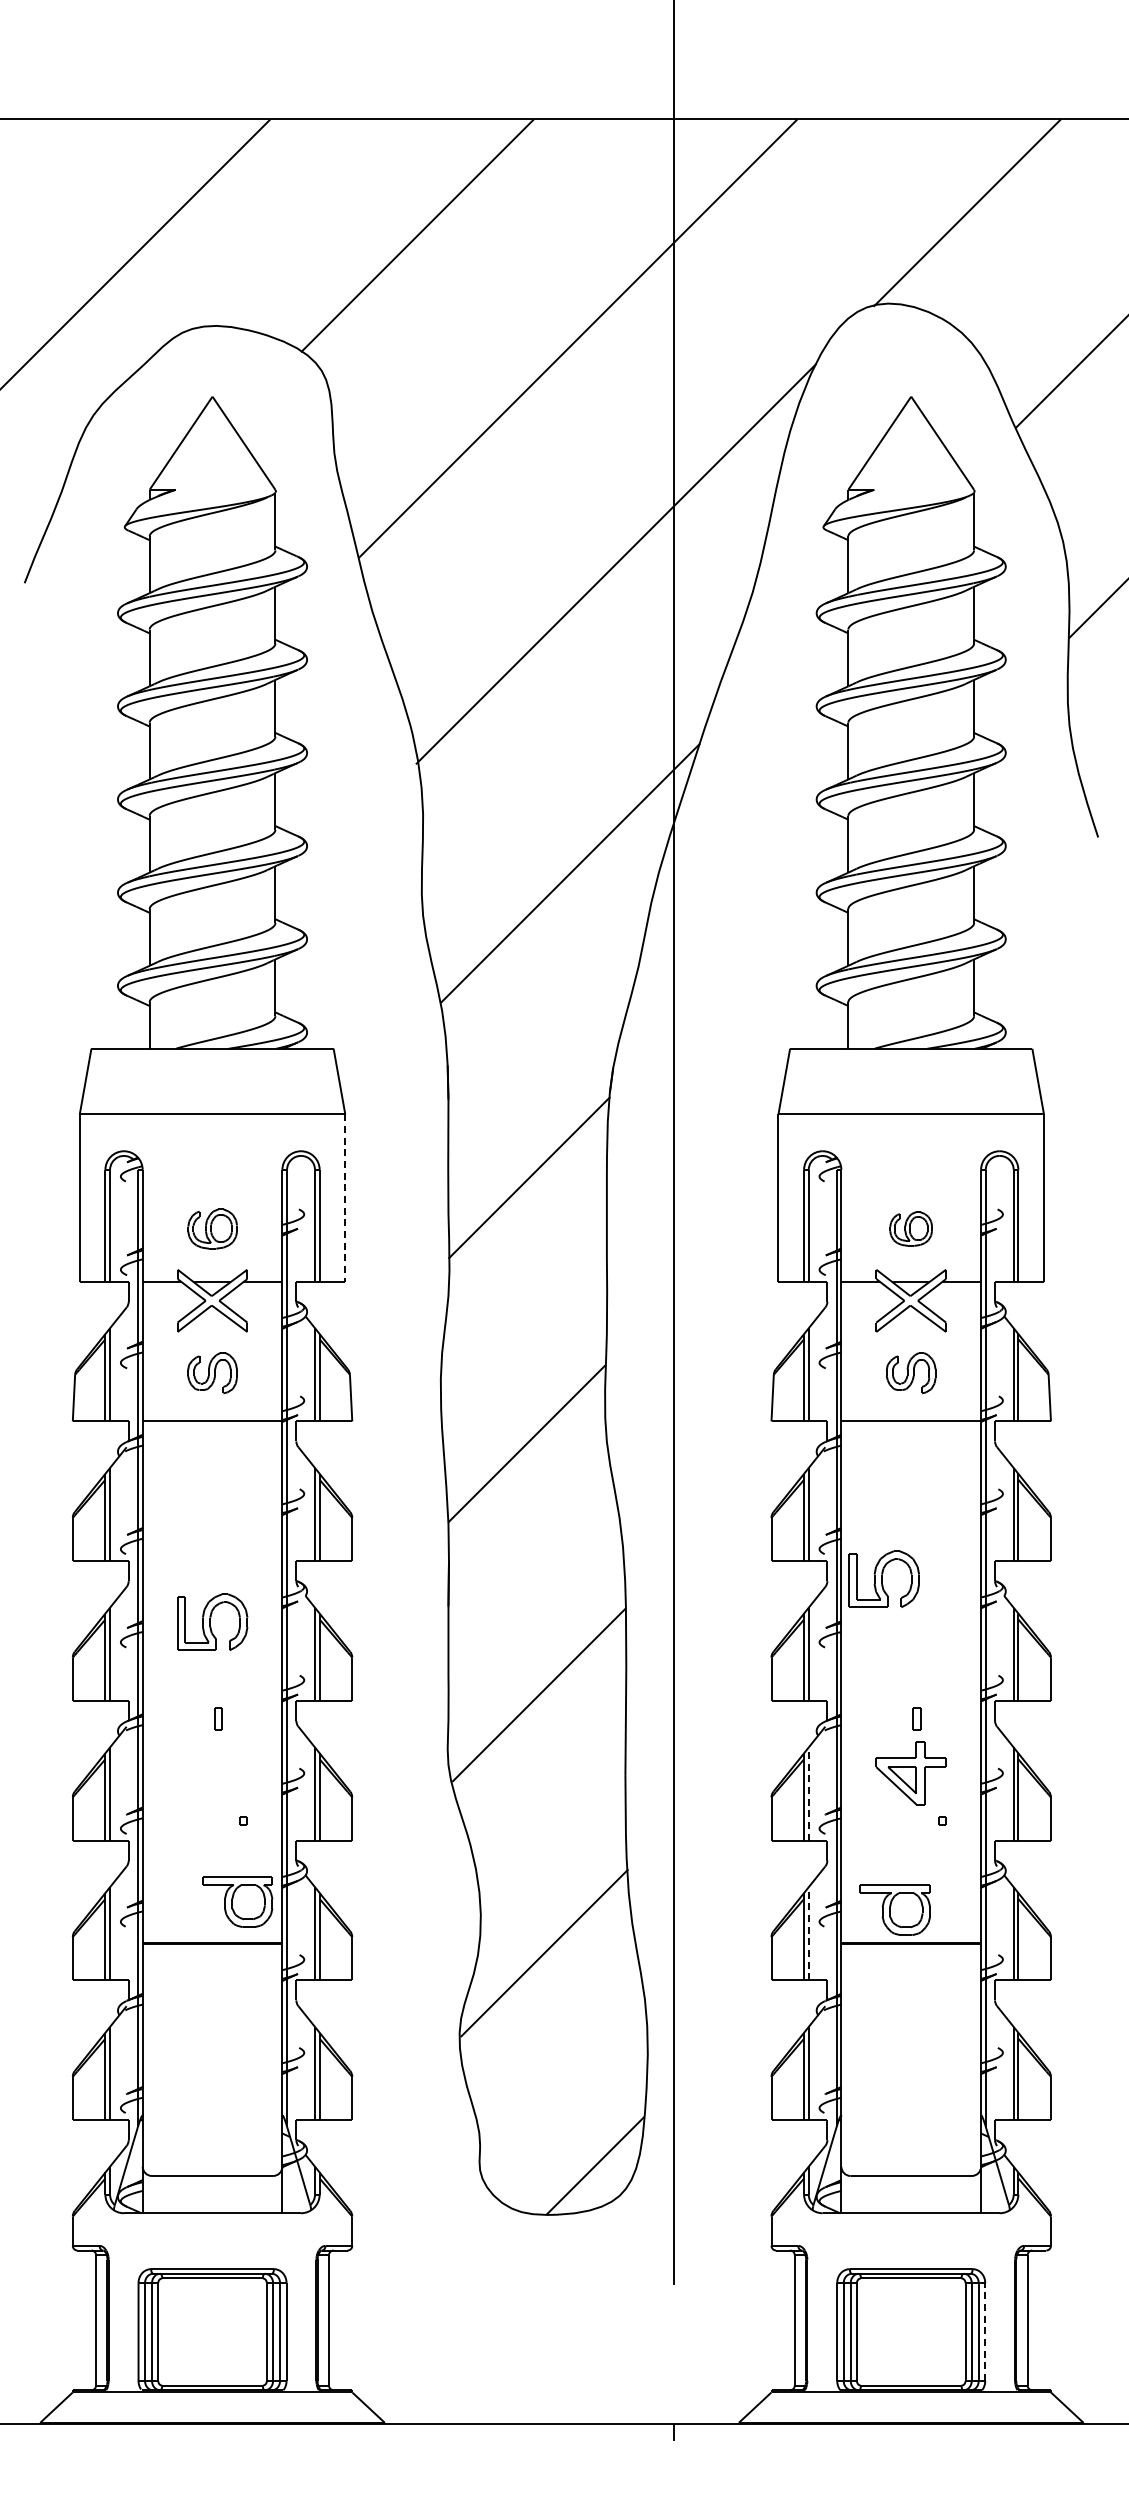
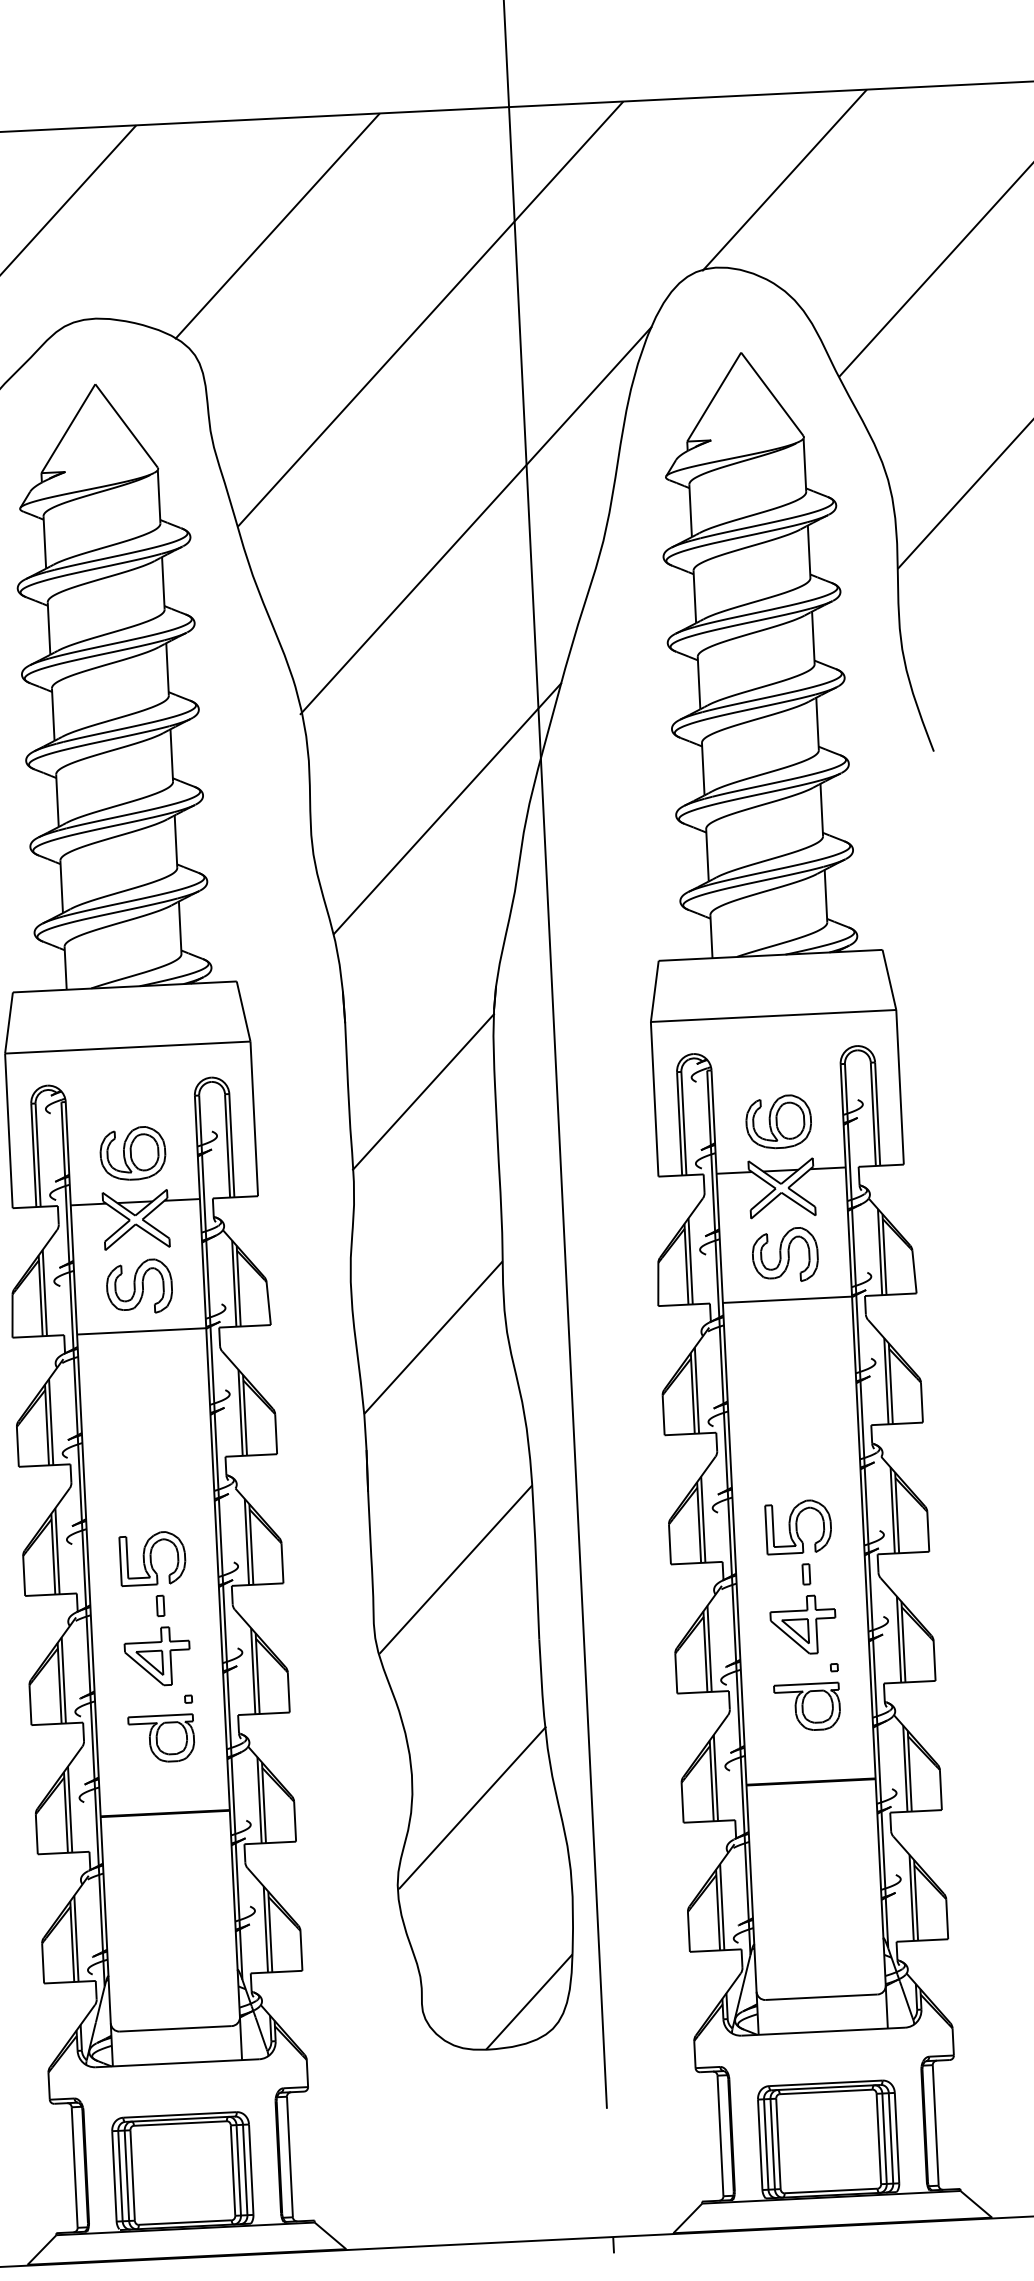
line: (345, 1198) -> (254, 1119), dashed -> solid
part: (212, 1228) -> (132, 1153), size x1.43
part: (910, 1228) -> (778, 1121), size x1.67
part: (212, 1372) -> (139, 1286), size x1.43
part: (910, 1372) -> (784, 1254), size x1.43
part: (883, 1578) -> (797, 1526), moved
part: (212, 1621) -> (152, 1557), moved
part: (212, 1773) -> (157, 1656), added
line: (808, 1794) -> (709, 1649), dashed -> solid
part: (237, 1901) -> (161, 1738), moved
part: (894, 1909) -> (806, 1706), moved
line: (808, 1933) -> (715, 1777), dashed -> solid
line: (985, 2332) -> (897, 2138), dashed -> solid

